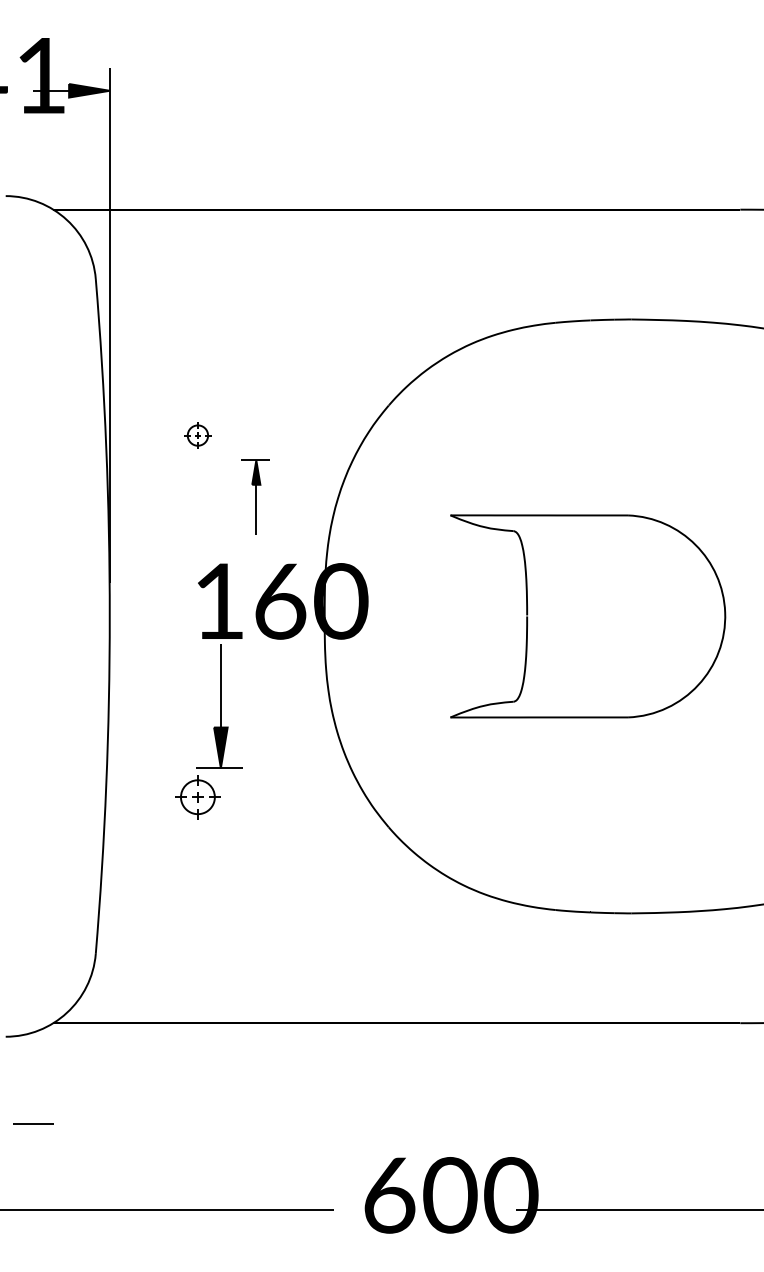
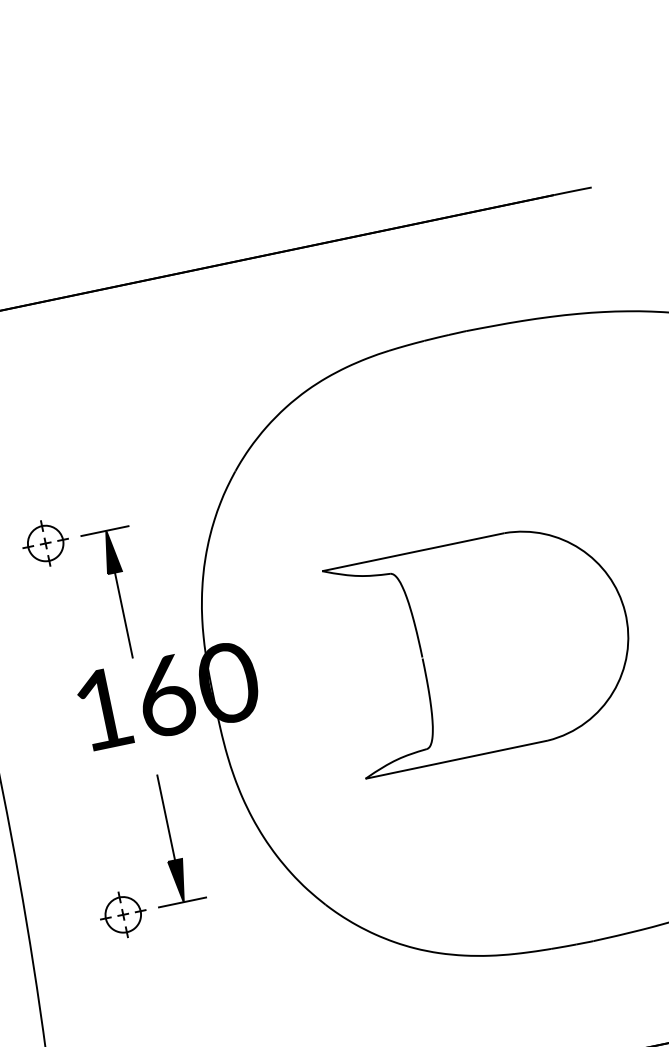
part: (197, 435) -> (45, 543), size x1.67
part: (255, 497) -> (118, 594), size x1.67
part: (219, 706) -> (169, 839), moved

